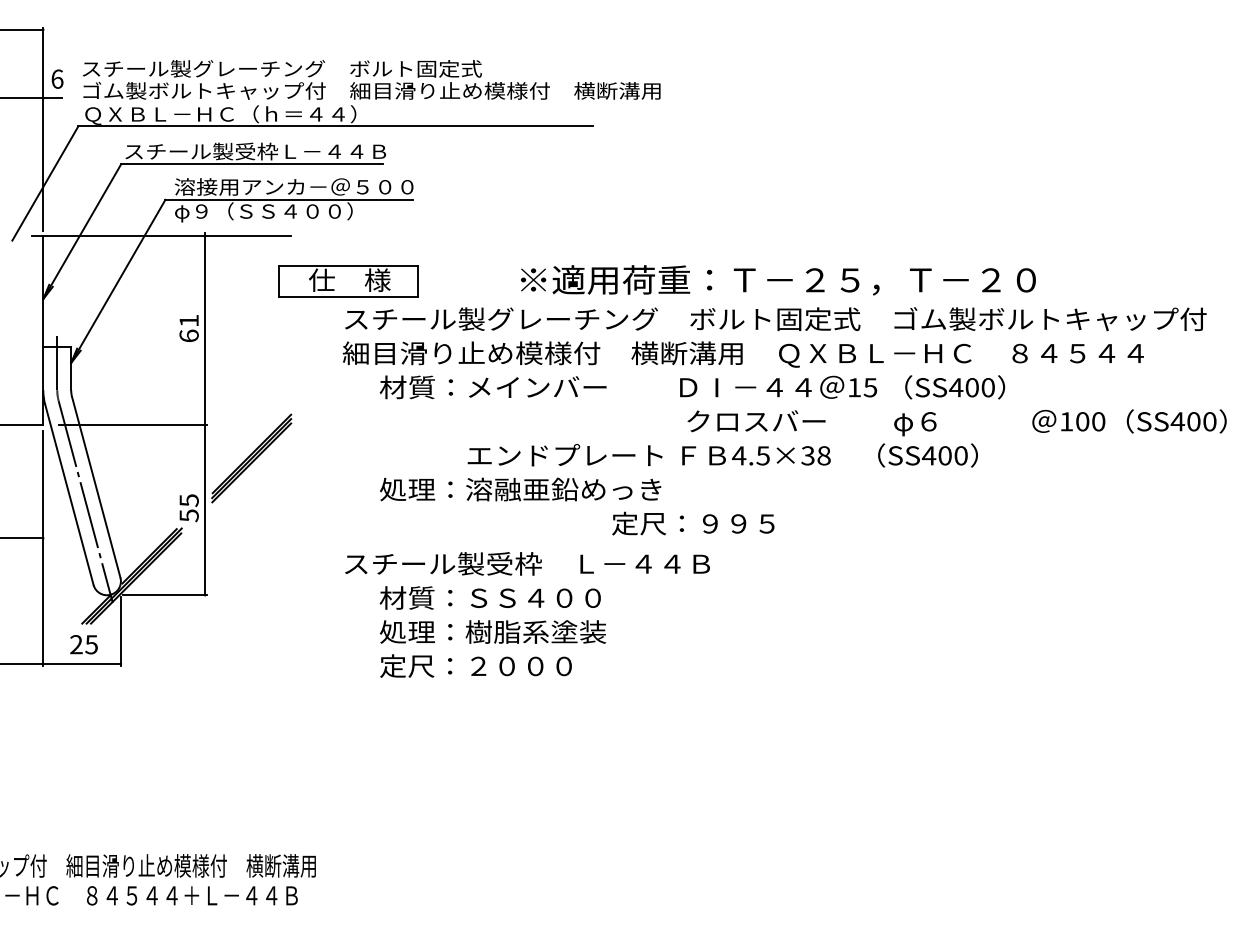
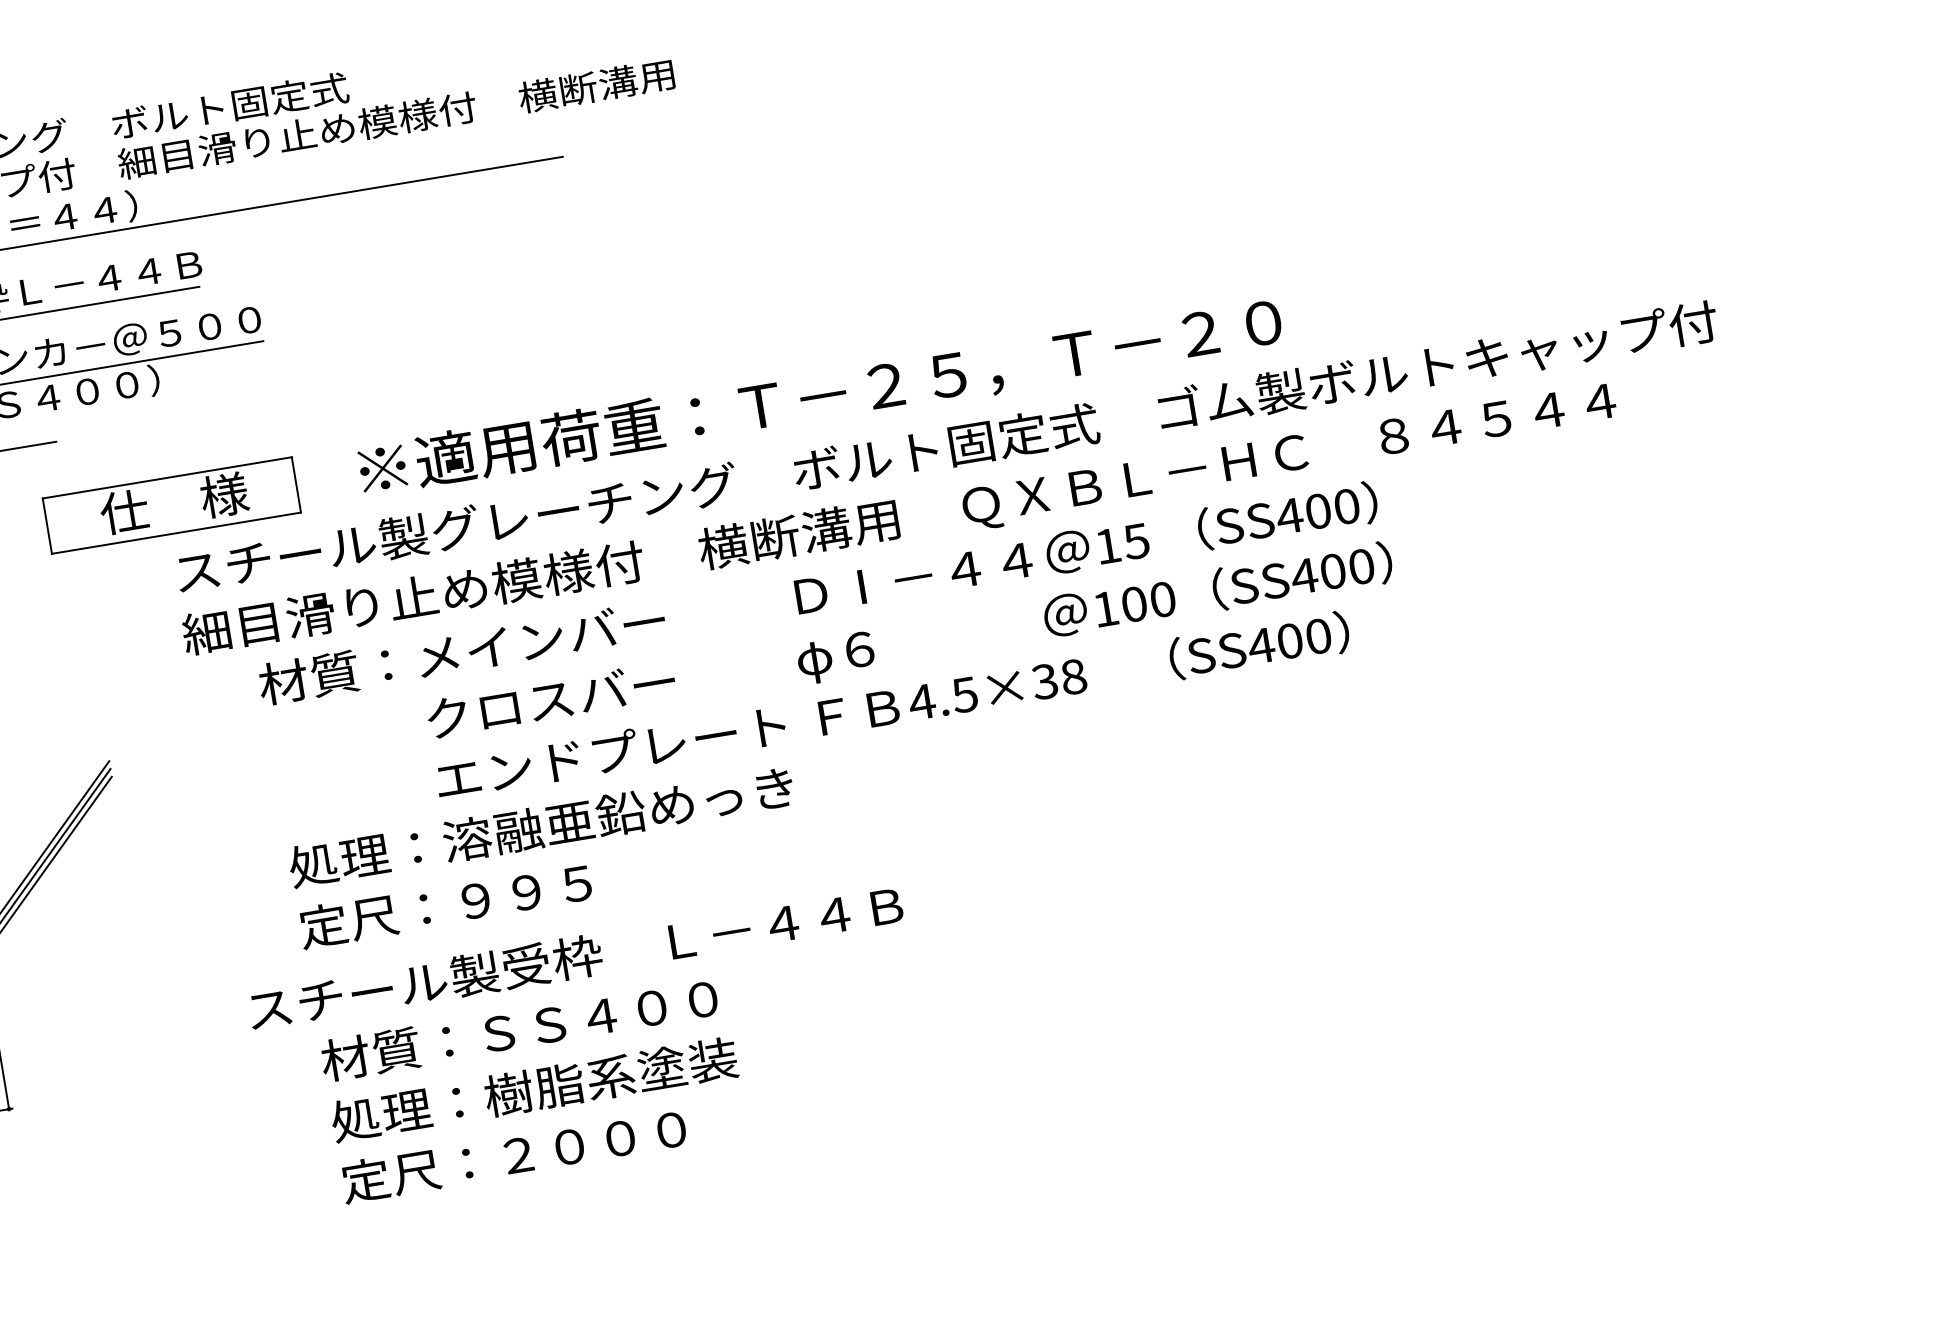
text: (778, 280) -> (820, 396), moved
text: (956, 422) -> (909, 643), moved
text: (693, 523) -> (445, 905), moved

